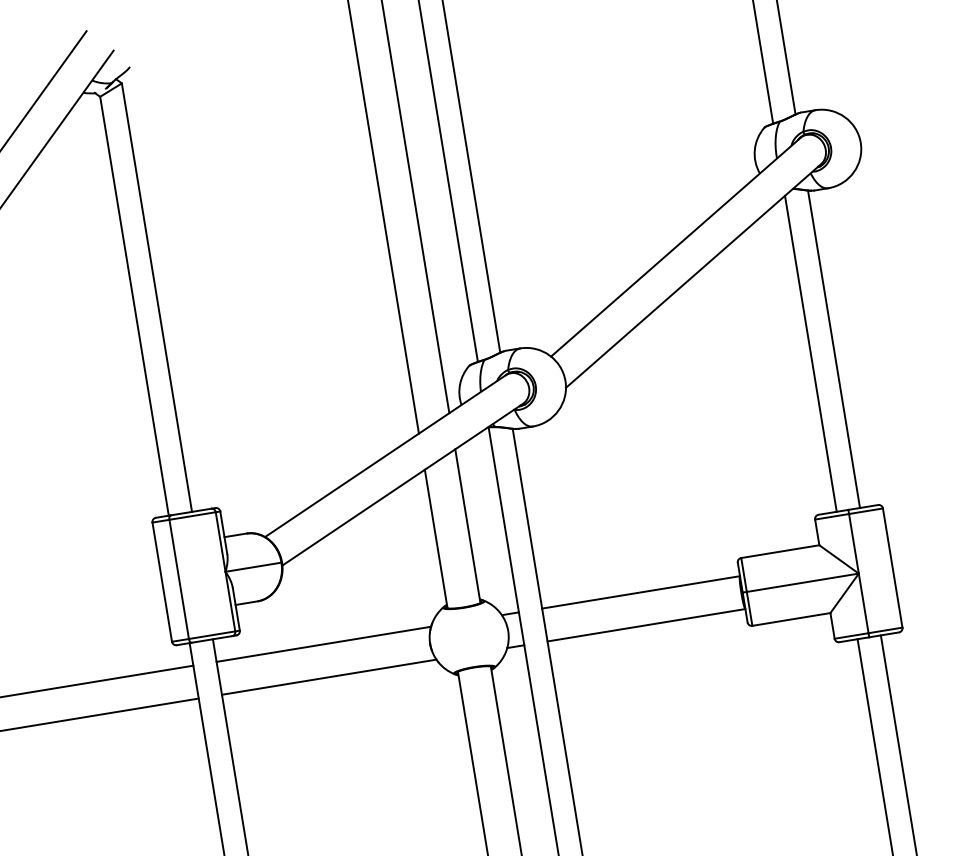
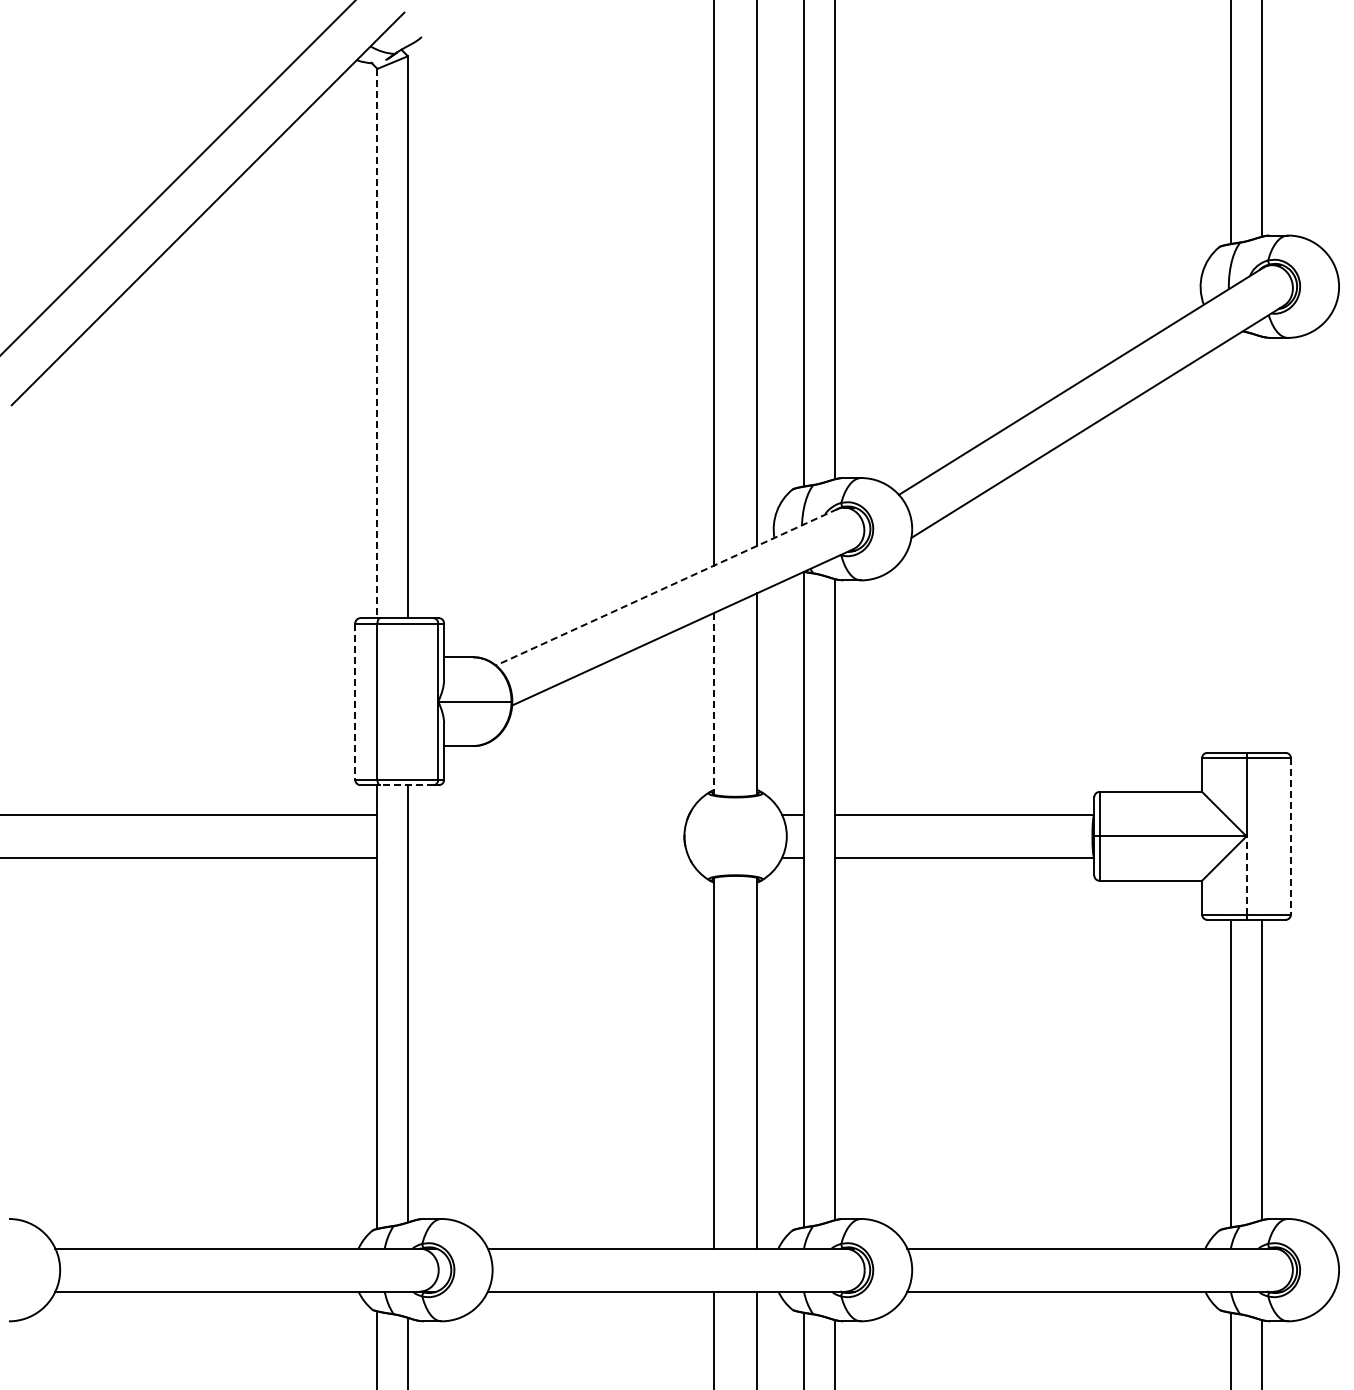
line: (134, 306) -> (377, 343), solid -> dashed
line: (833, 349) -> (1261, 544), removed
line: (811, 353) -> (1231, 545), removed
line: (385, 456) -> (666, 587), solid -> dashed
line: (436, 538) -> (714, 703), solid -> dashed
line: (892, 568) -> (1290, 836), solid -> dashed
line: (162, 582) -> (355, 702), solid -> dashed
line: (863, 602) -> (1246, 874), solid -> dashed
line: (211, 639) -> (406, 785), solid -> dashed
line: (323, 644) -> (548, 814), removed
line: (329, 676) -> (548, 857), removed

